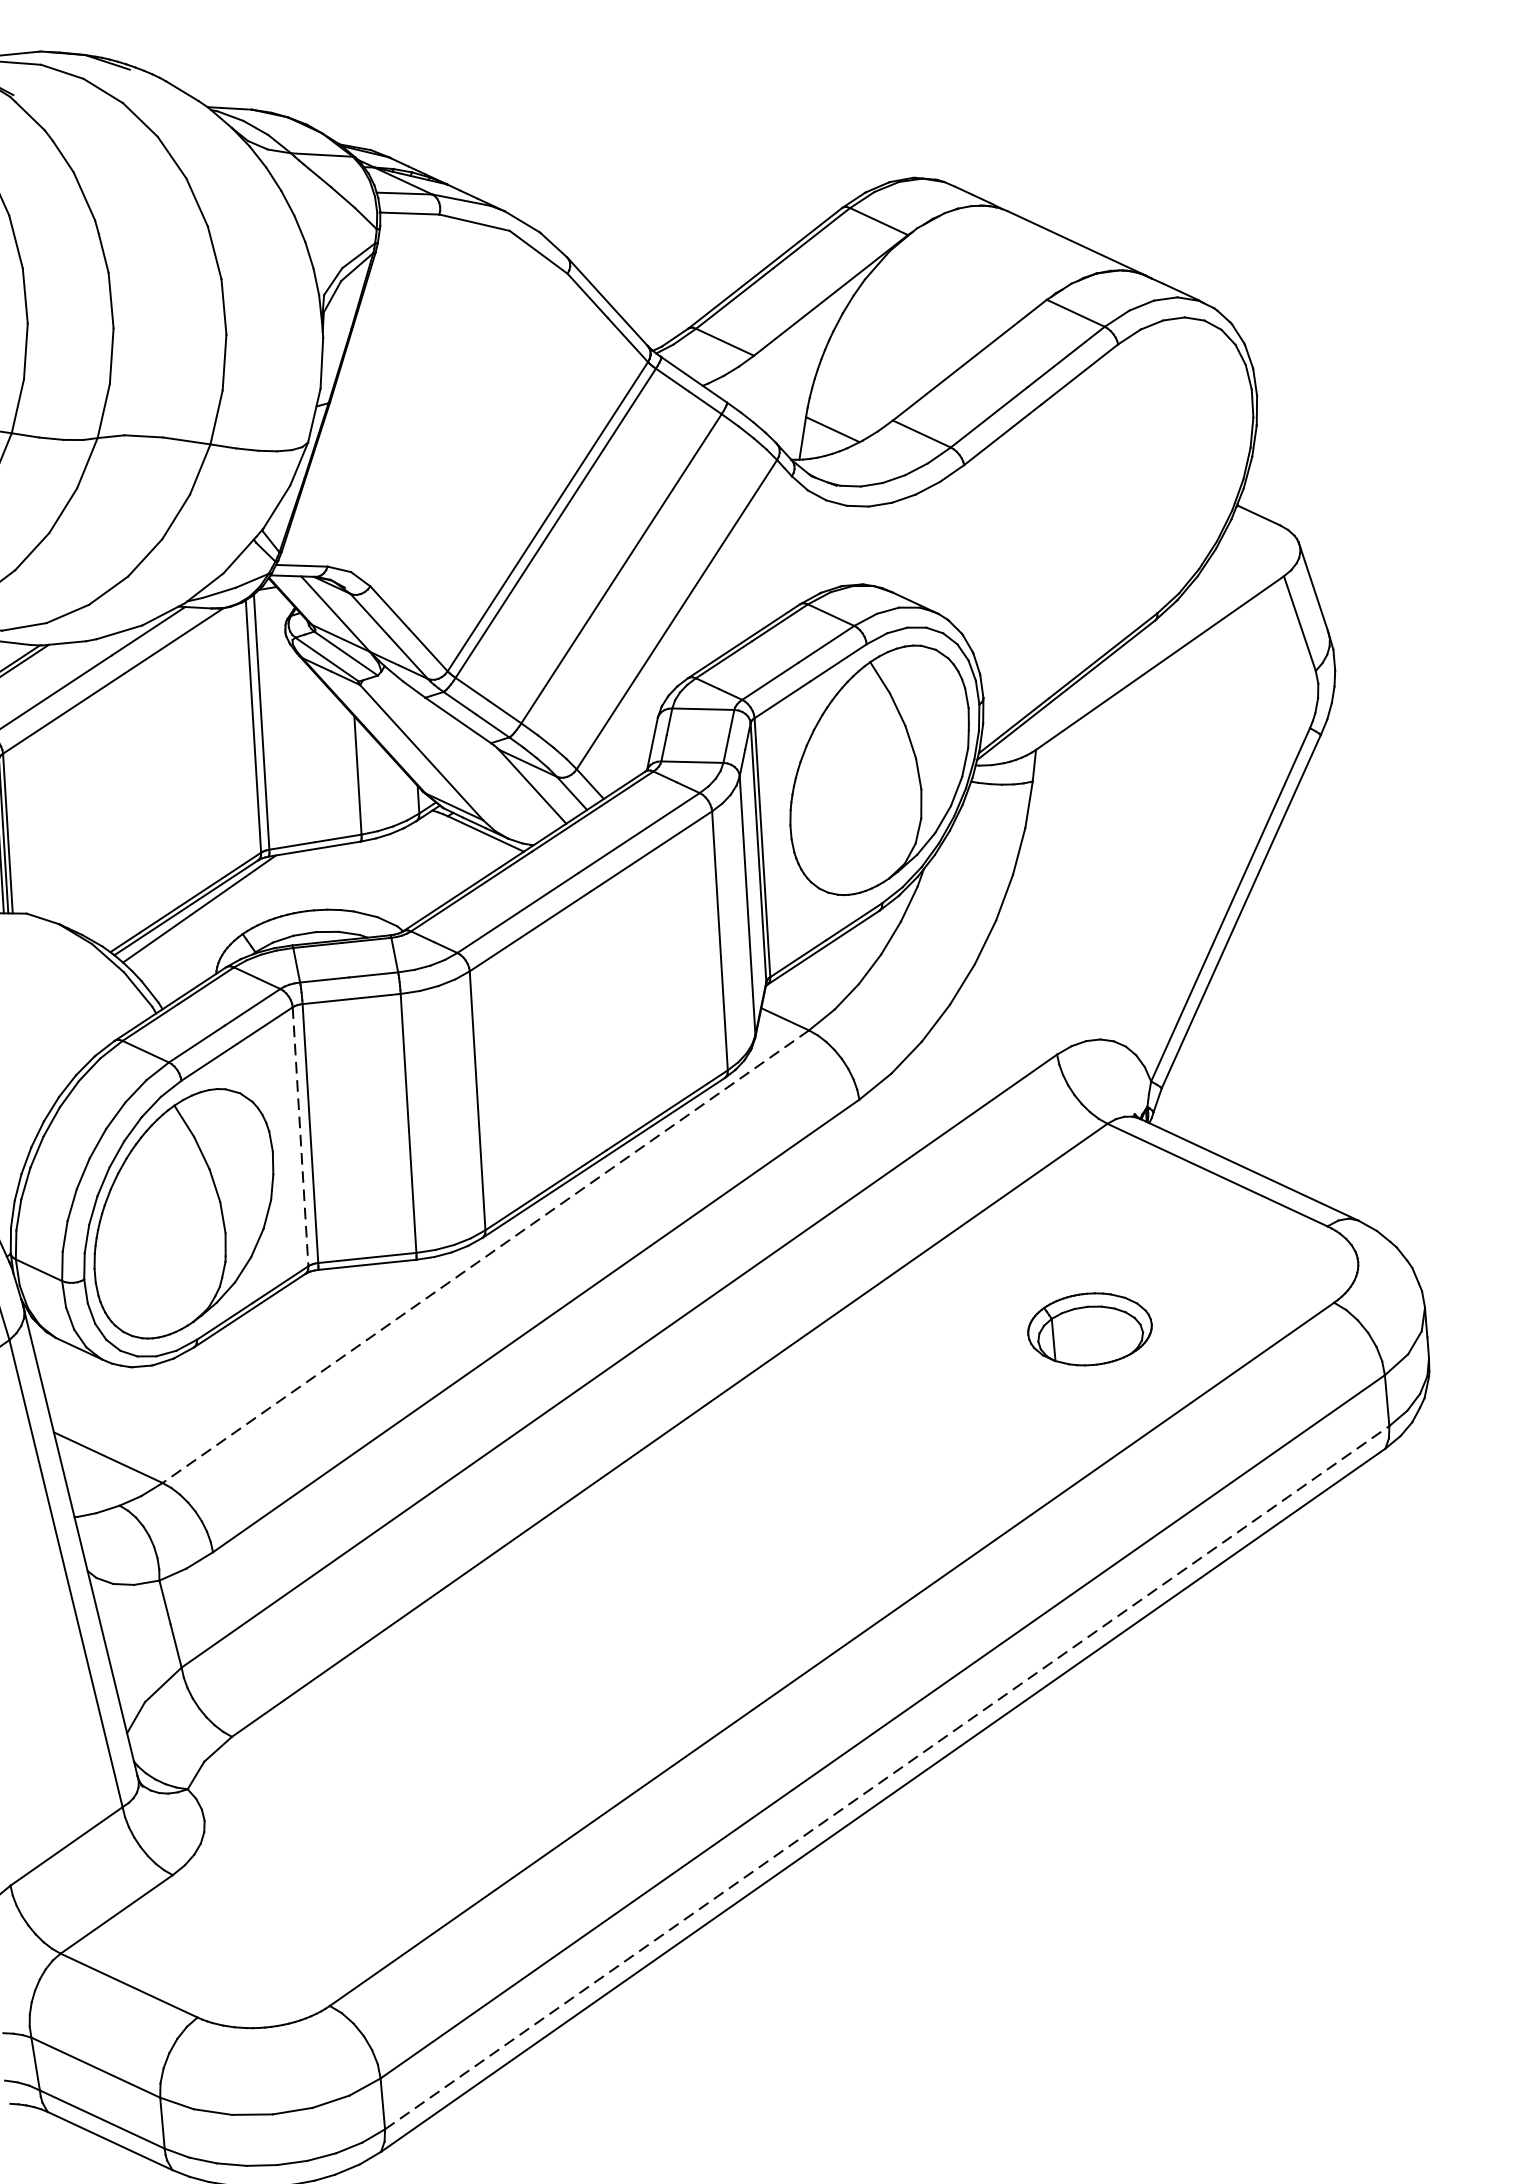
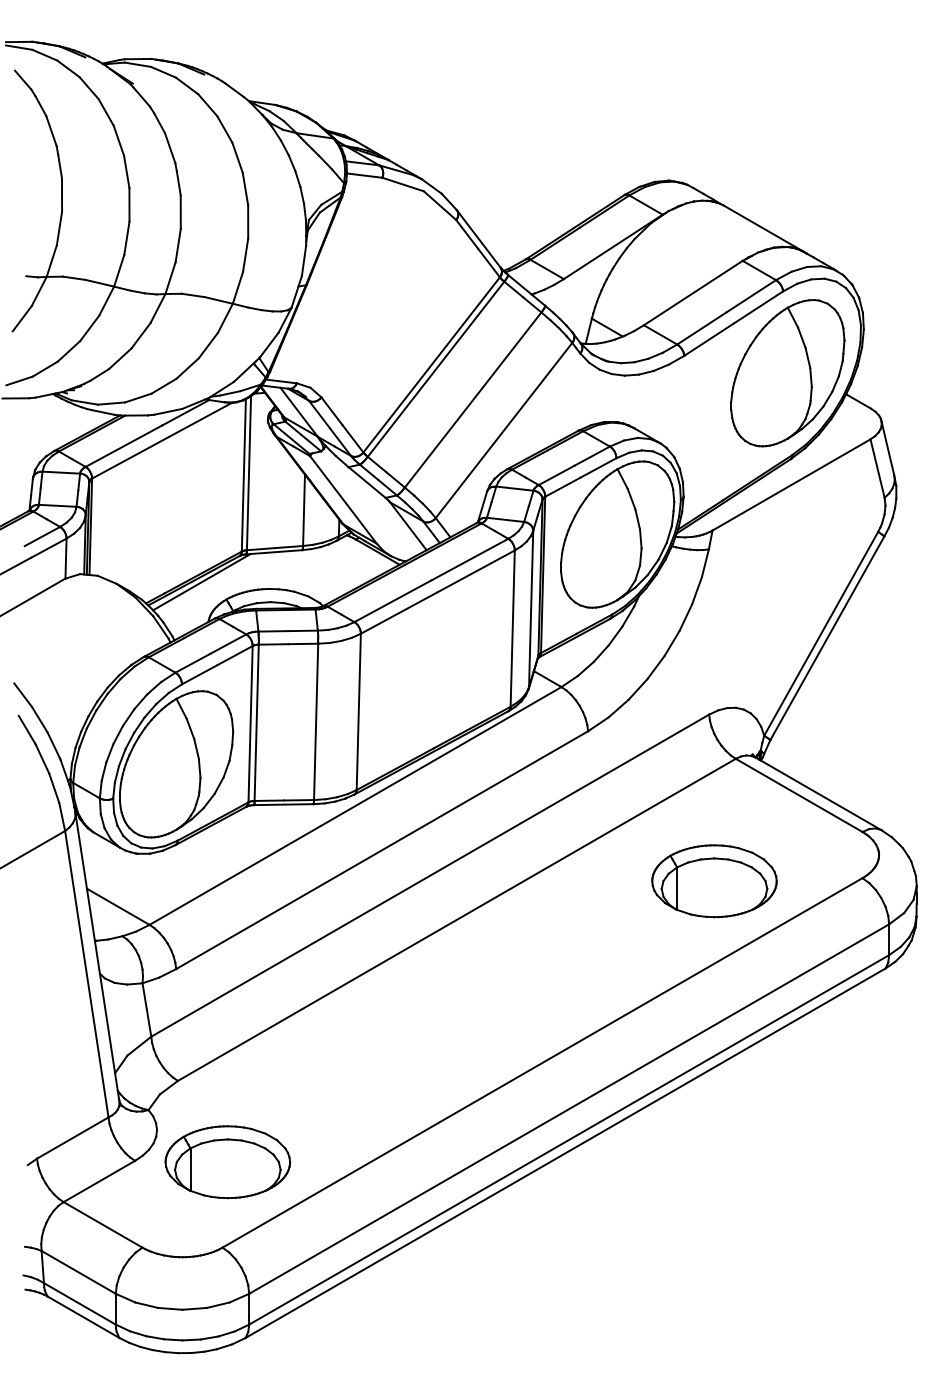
part: (1137, 479) -> (787, 373), added
line: (300, 1137) -> (250, 724), dashed -> solid
line: (485, 1255) -> (355, 805), dashed -> solid
part: (1090, 1329) -> (714, 881), size x1.67
line: (887, 1777) -> (569, 1139), dashed -> solid
part: (325, 1864) -> (227, 1162), added

